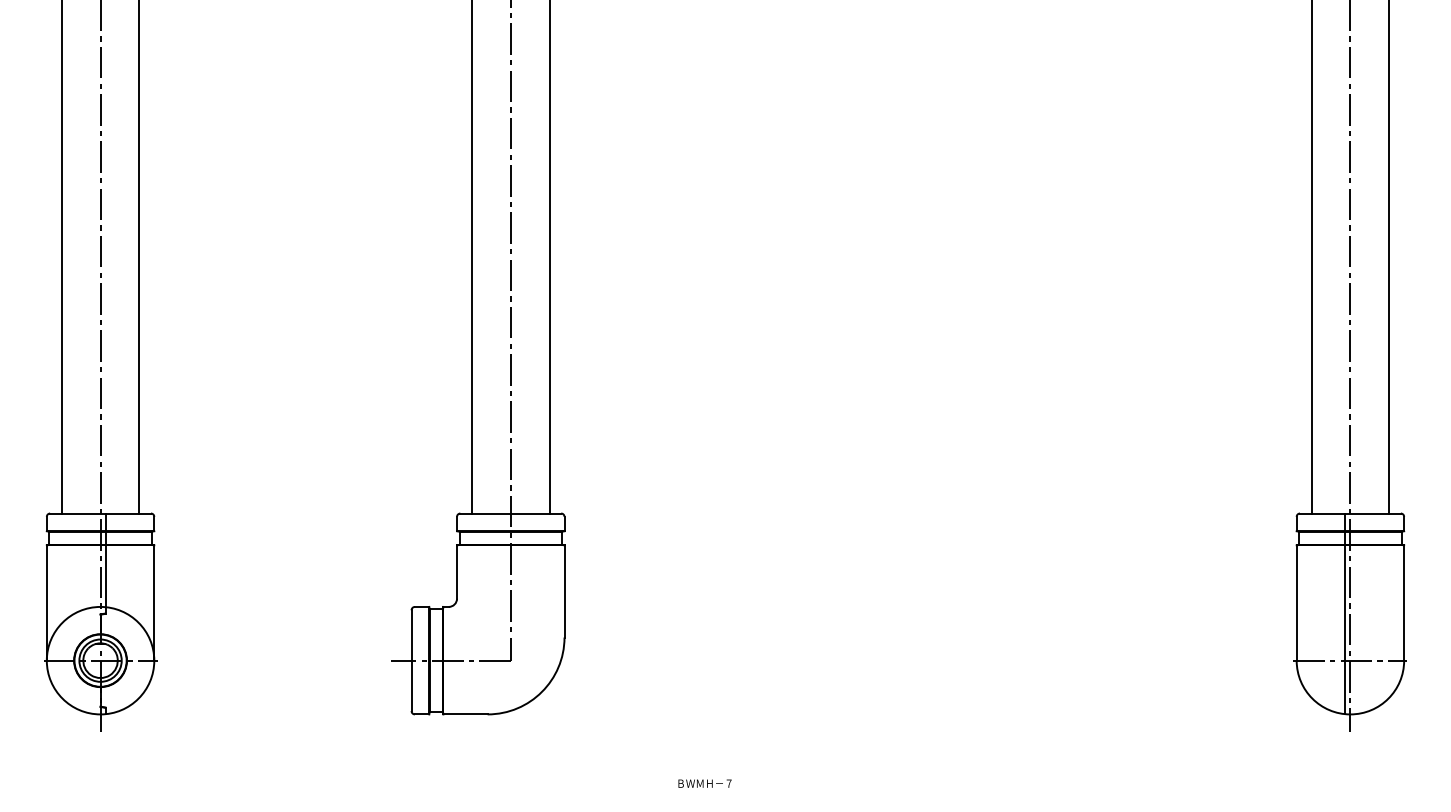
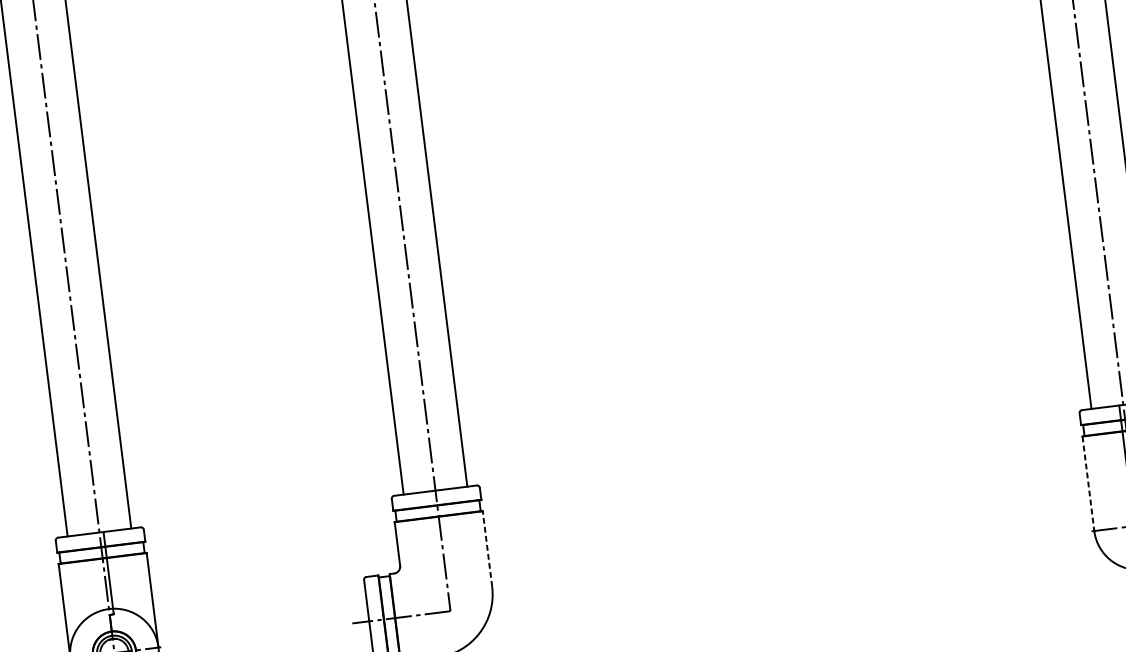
line: (564, 590) -> (487, 548), solid -> dashed
line: (1296, 603) -> (1088, 484), solid -> dashed

